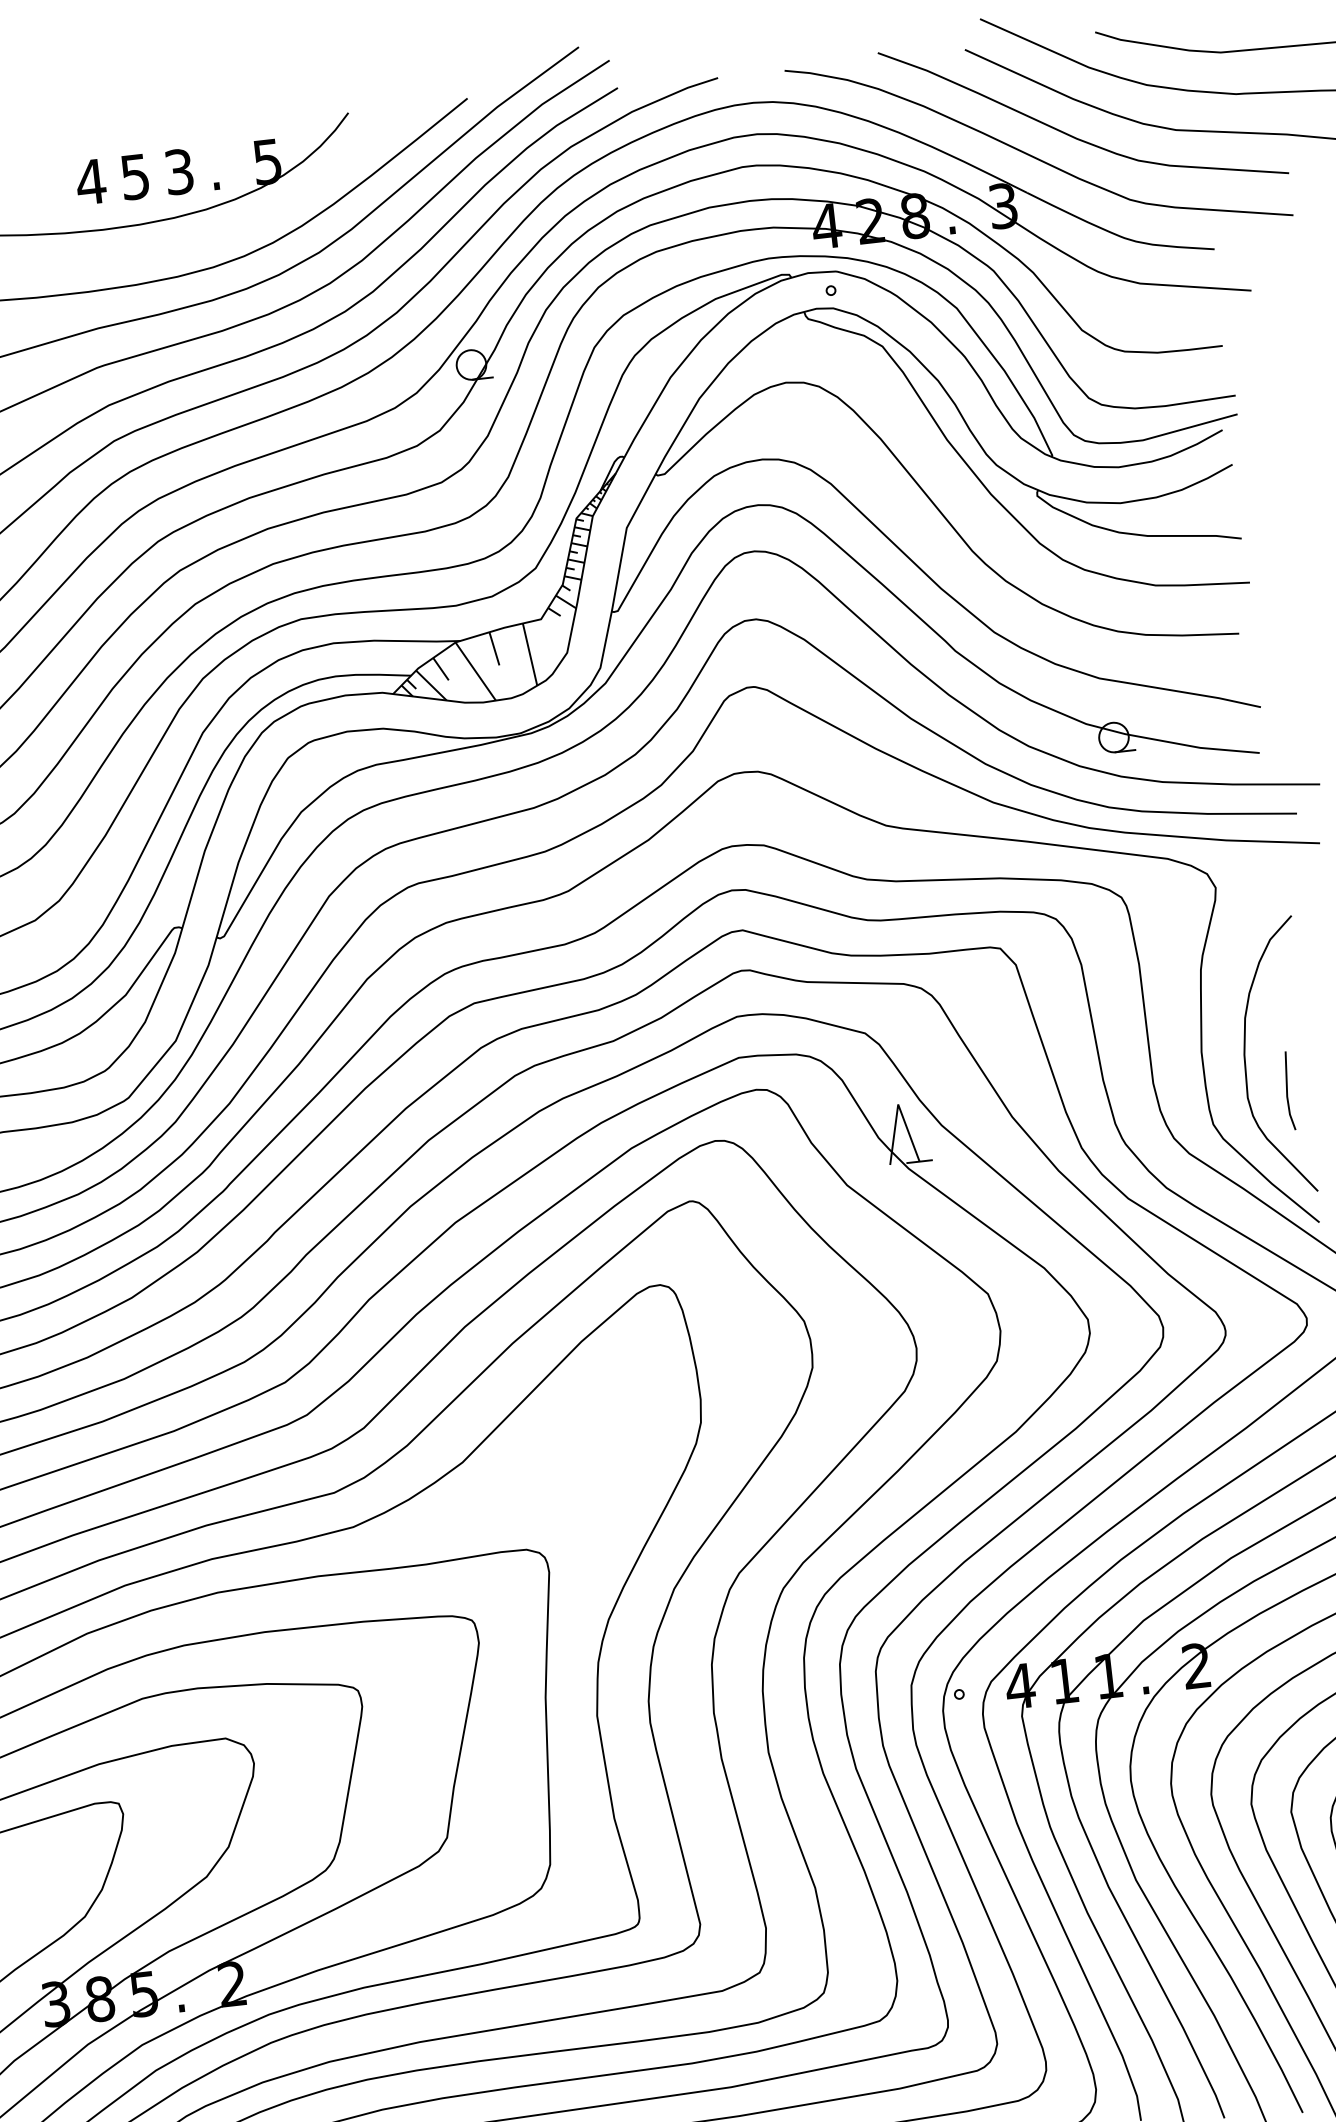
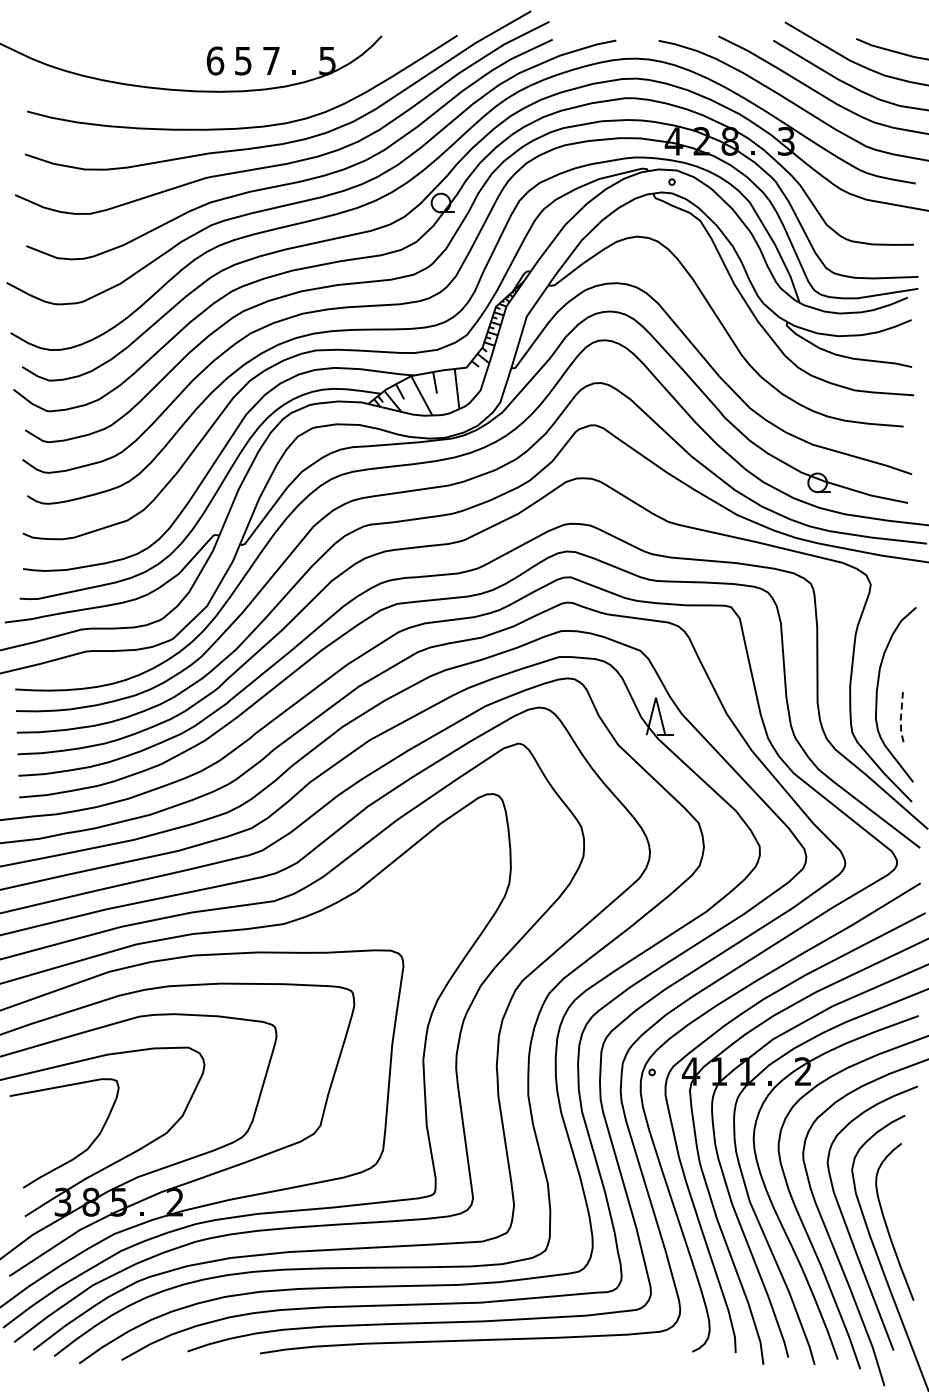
text: (179, 171) -> (271, 60), 3 -> 7
text: (91, 181) -> (215, 60), 4 -> 6
line: (1286, 1093) -> (900, 718), solid -> dashed

